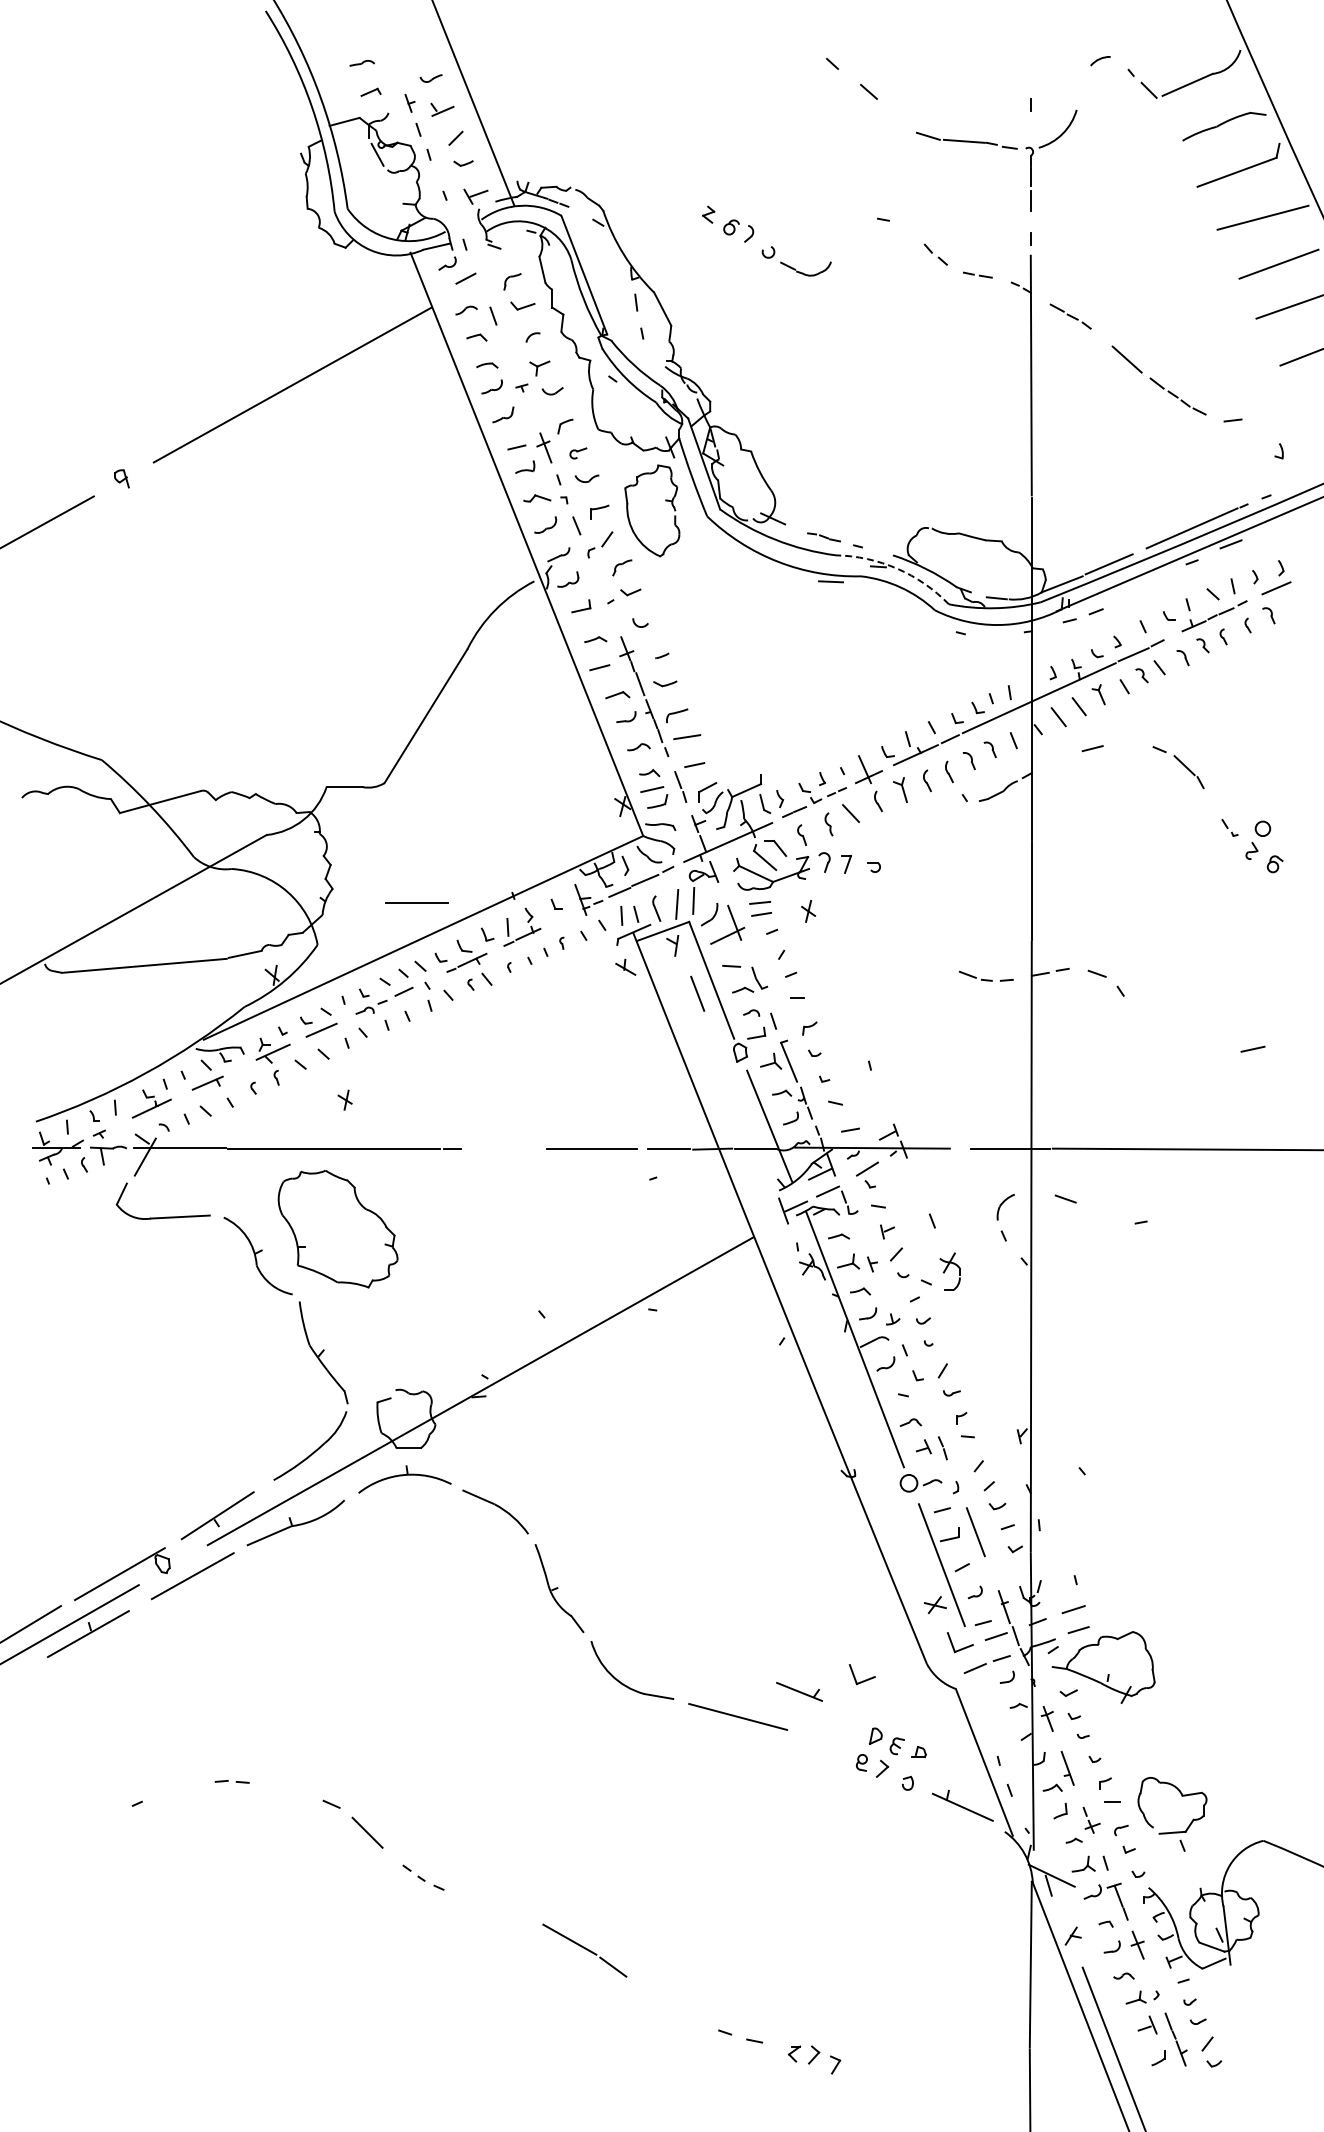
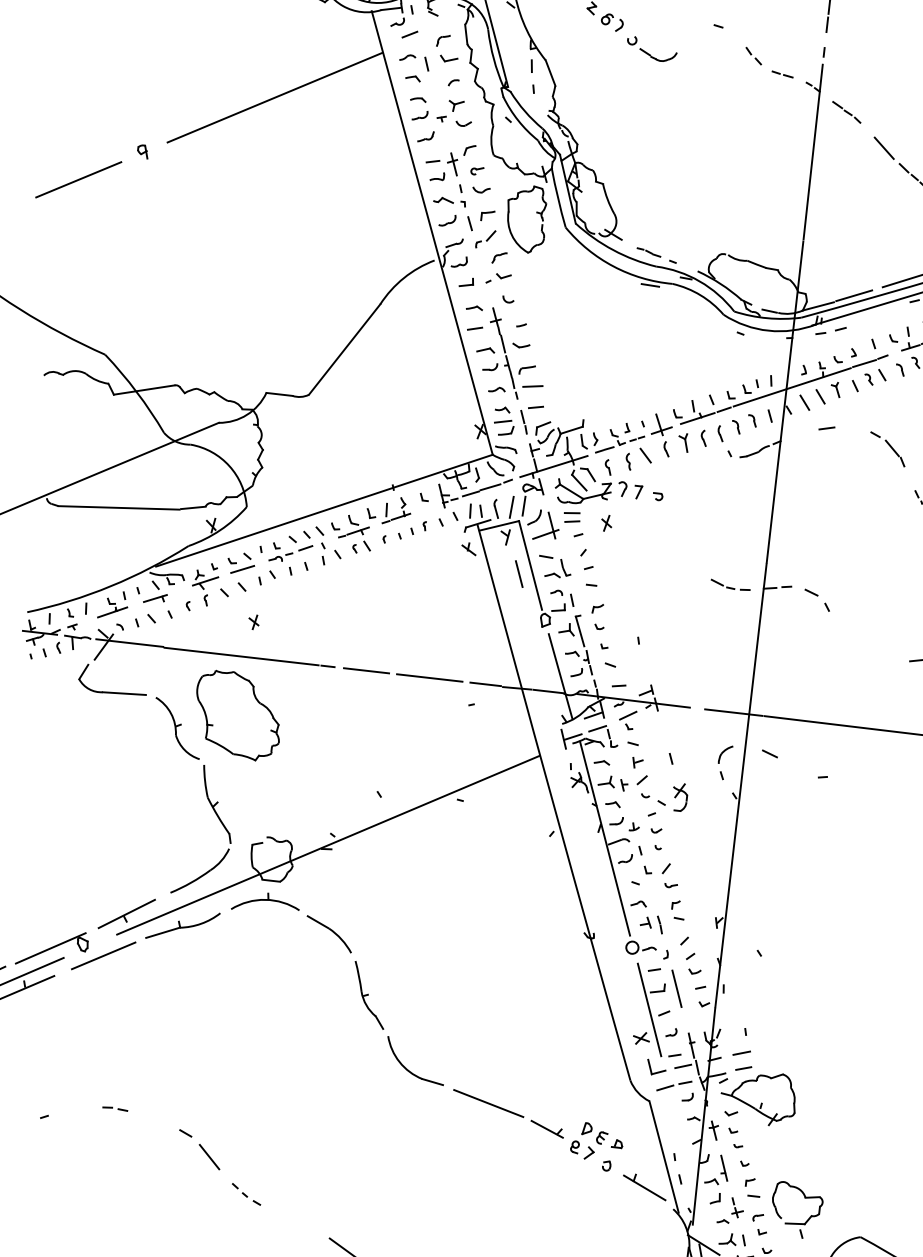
arc: (897, 568) -> (699, 281), dashed -> solid
line: (416, 902) -> (365, 670), moved
part: (862, 1680) -> (582, 1087), removed
part: (799, 1691) -> (547, 1129), moved

